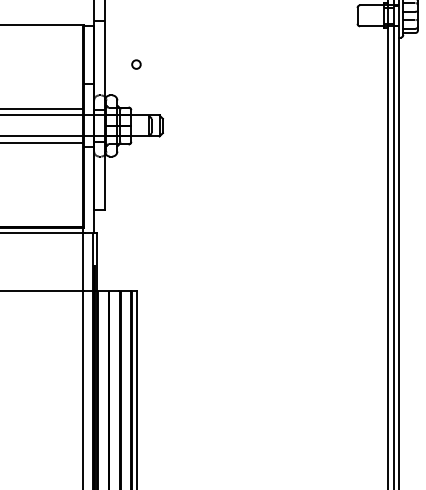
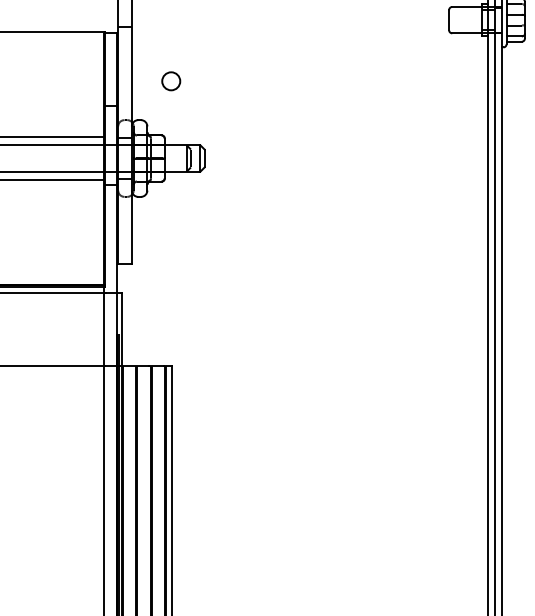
circle: (136, 64) -> (171, 81), size x1.67

